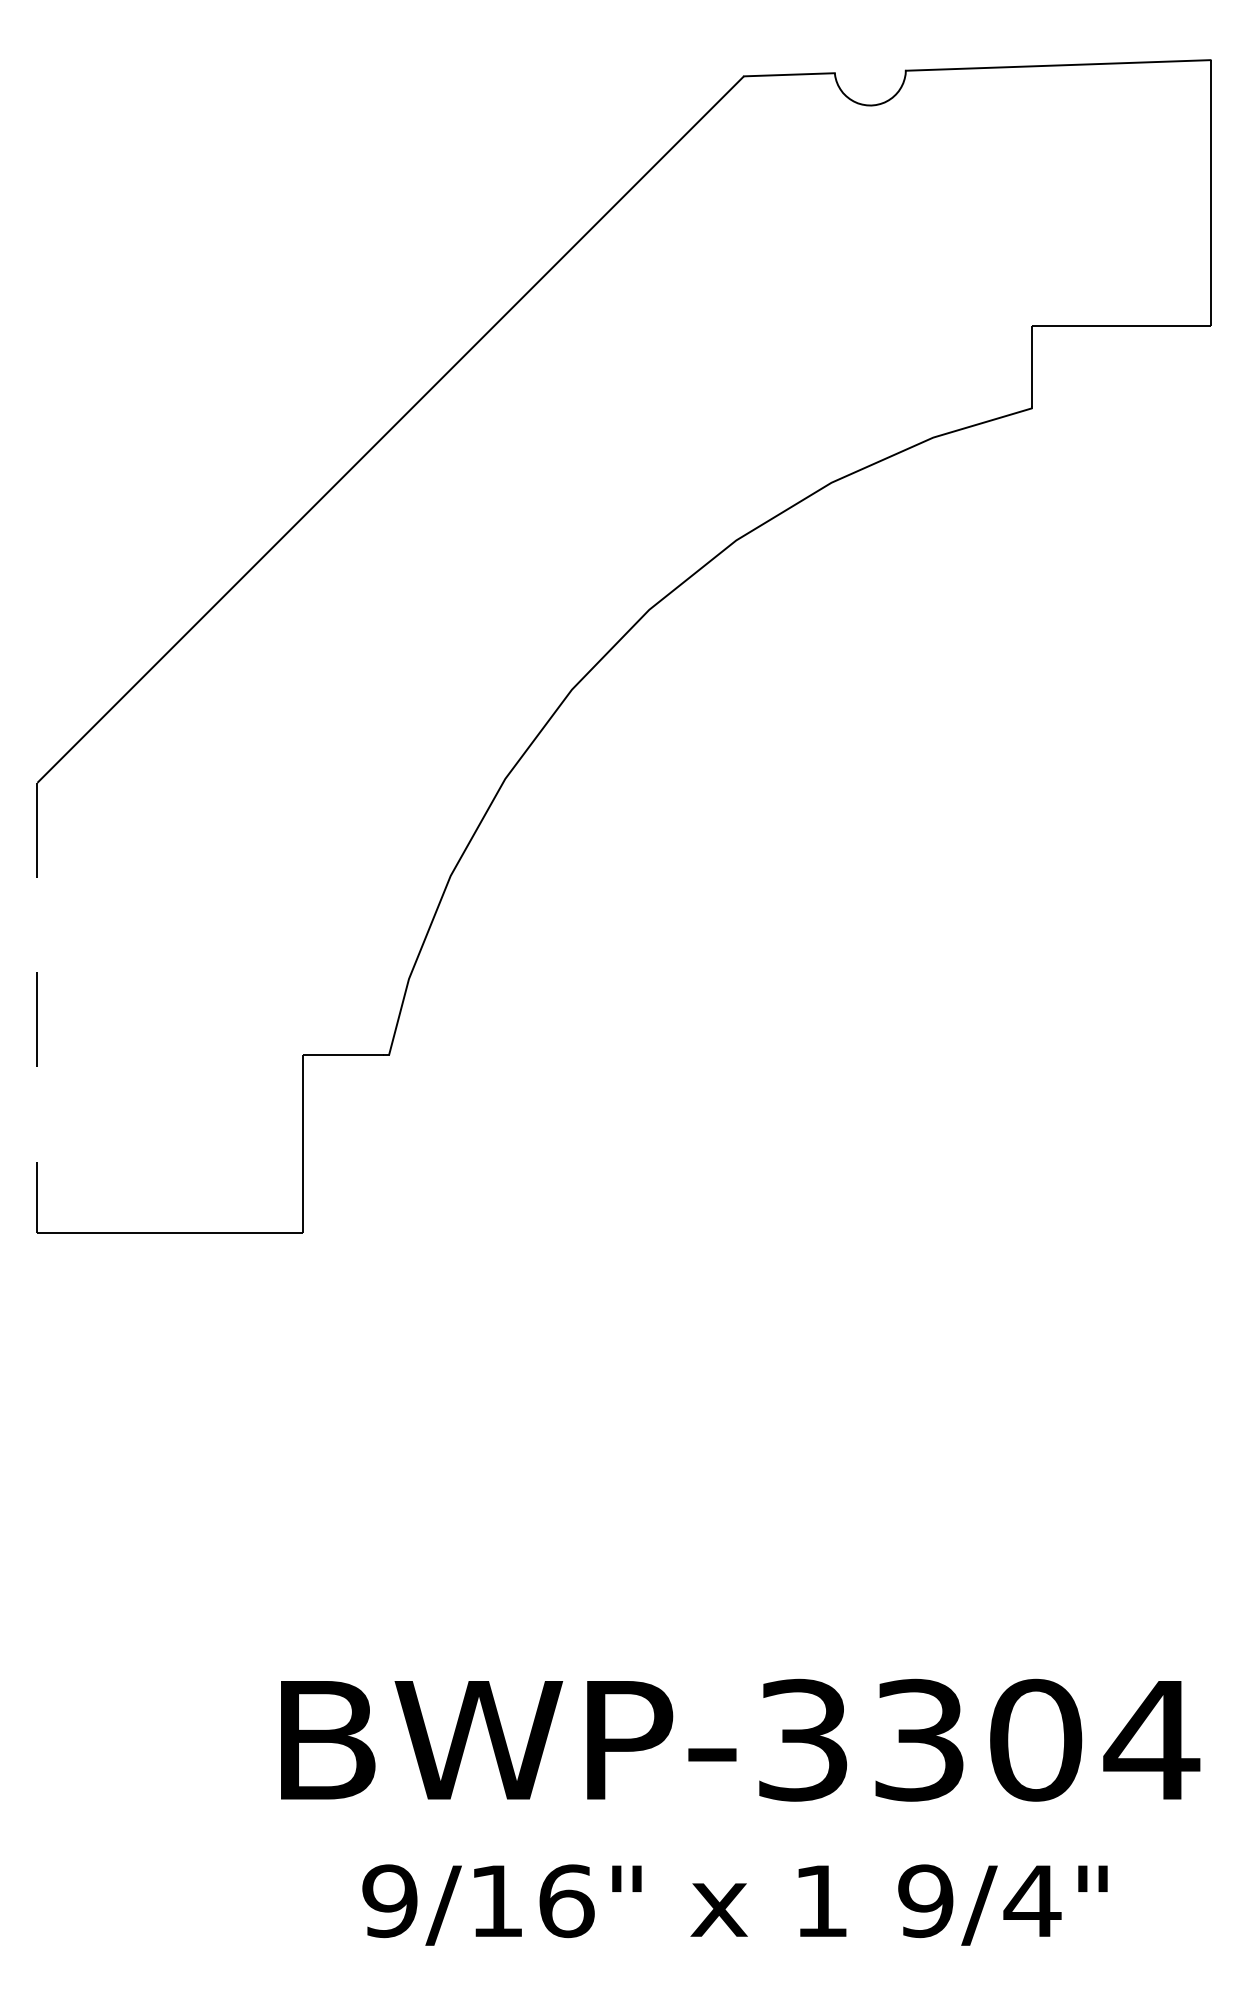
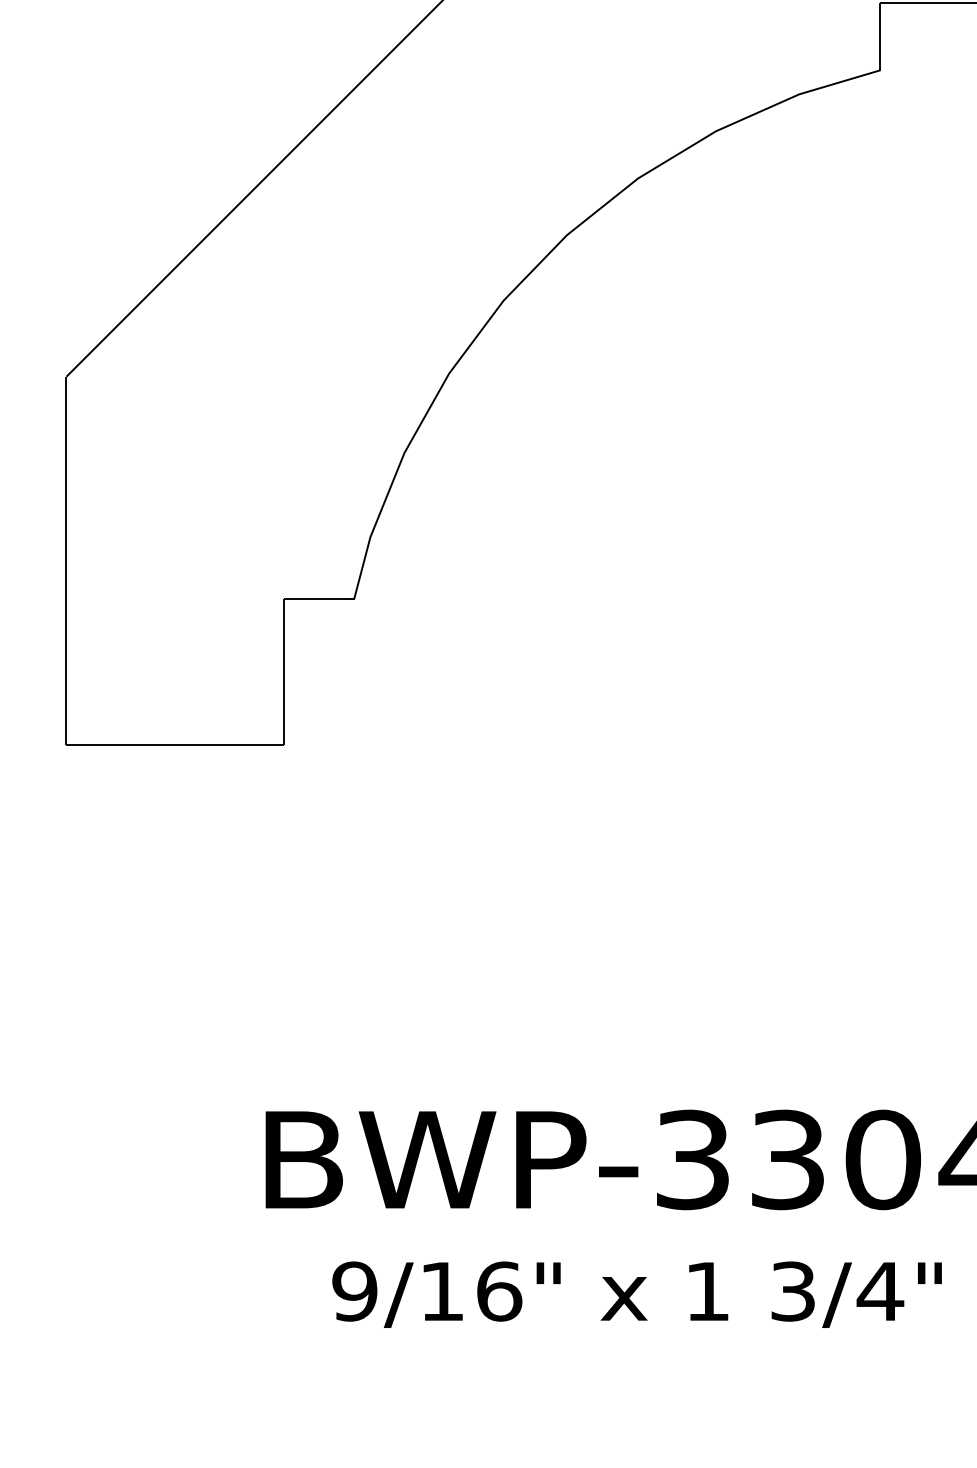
line: (37, 1008) -> (66, 561), dashed -> solid
text: (925, 1900) -> (792, 1290), 9/4" -> 3/4"

